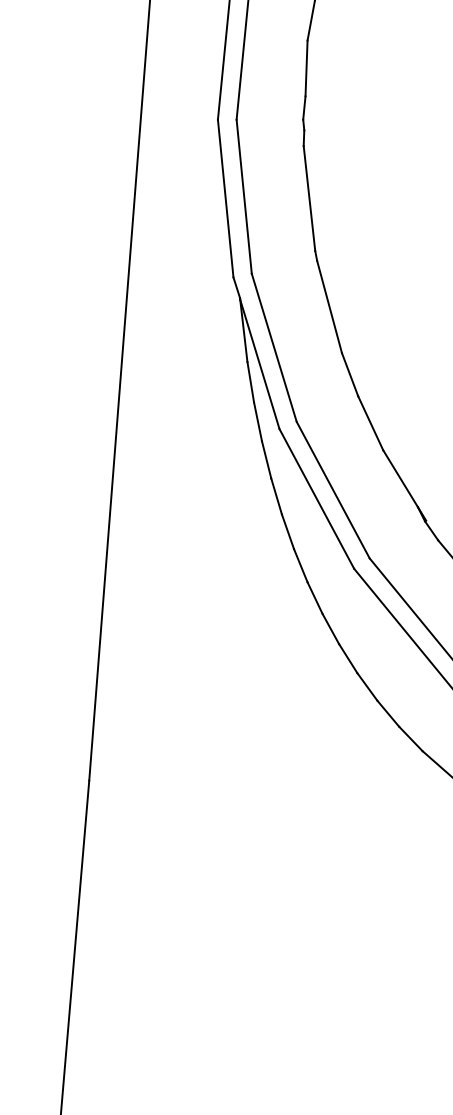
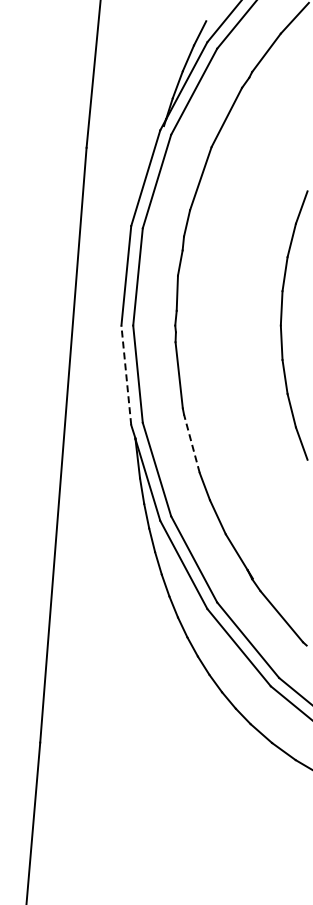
line: (225, 197) -> (126, 374), solid -> dashed
line: (328, 306) -> (191, 443), solid -> dashed

